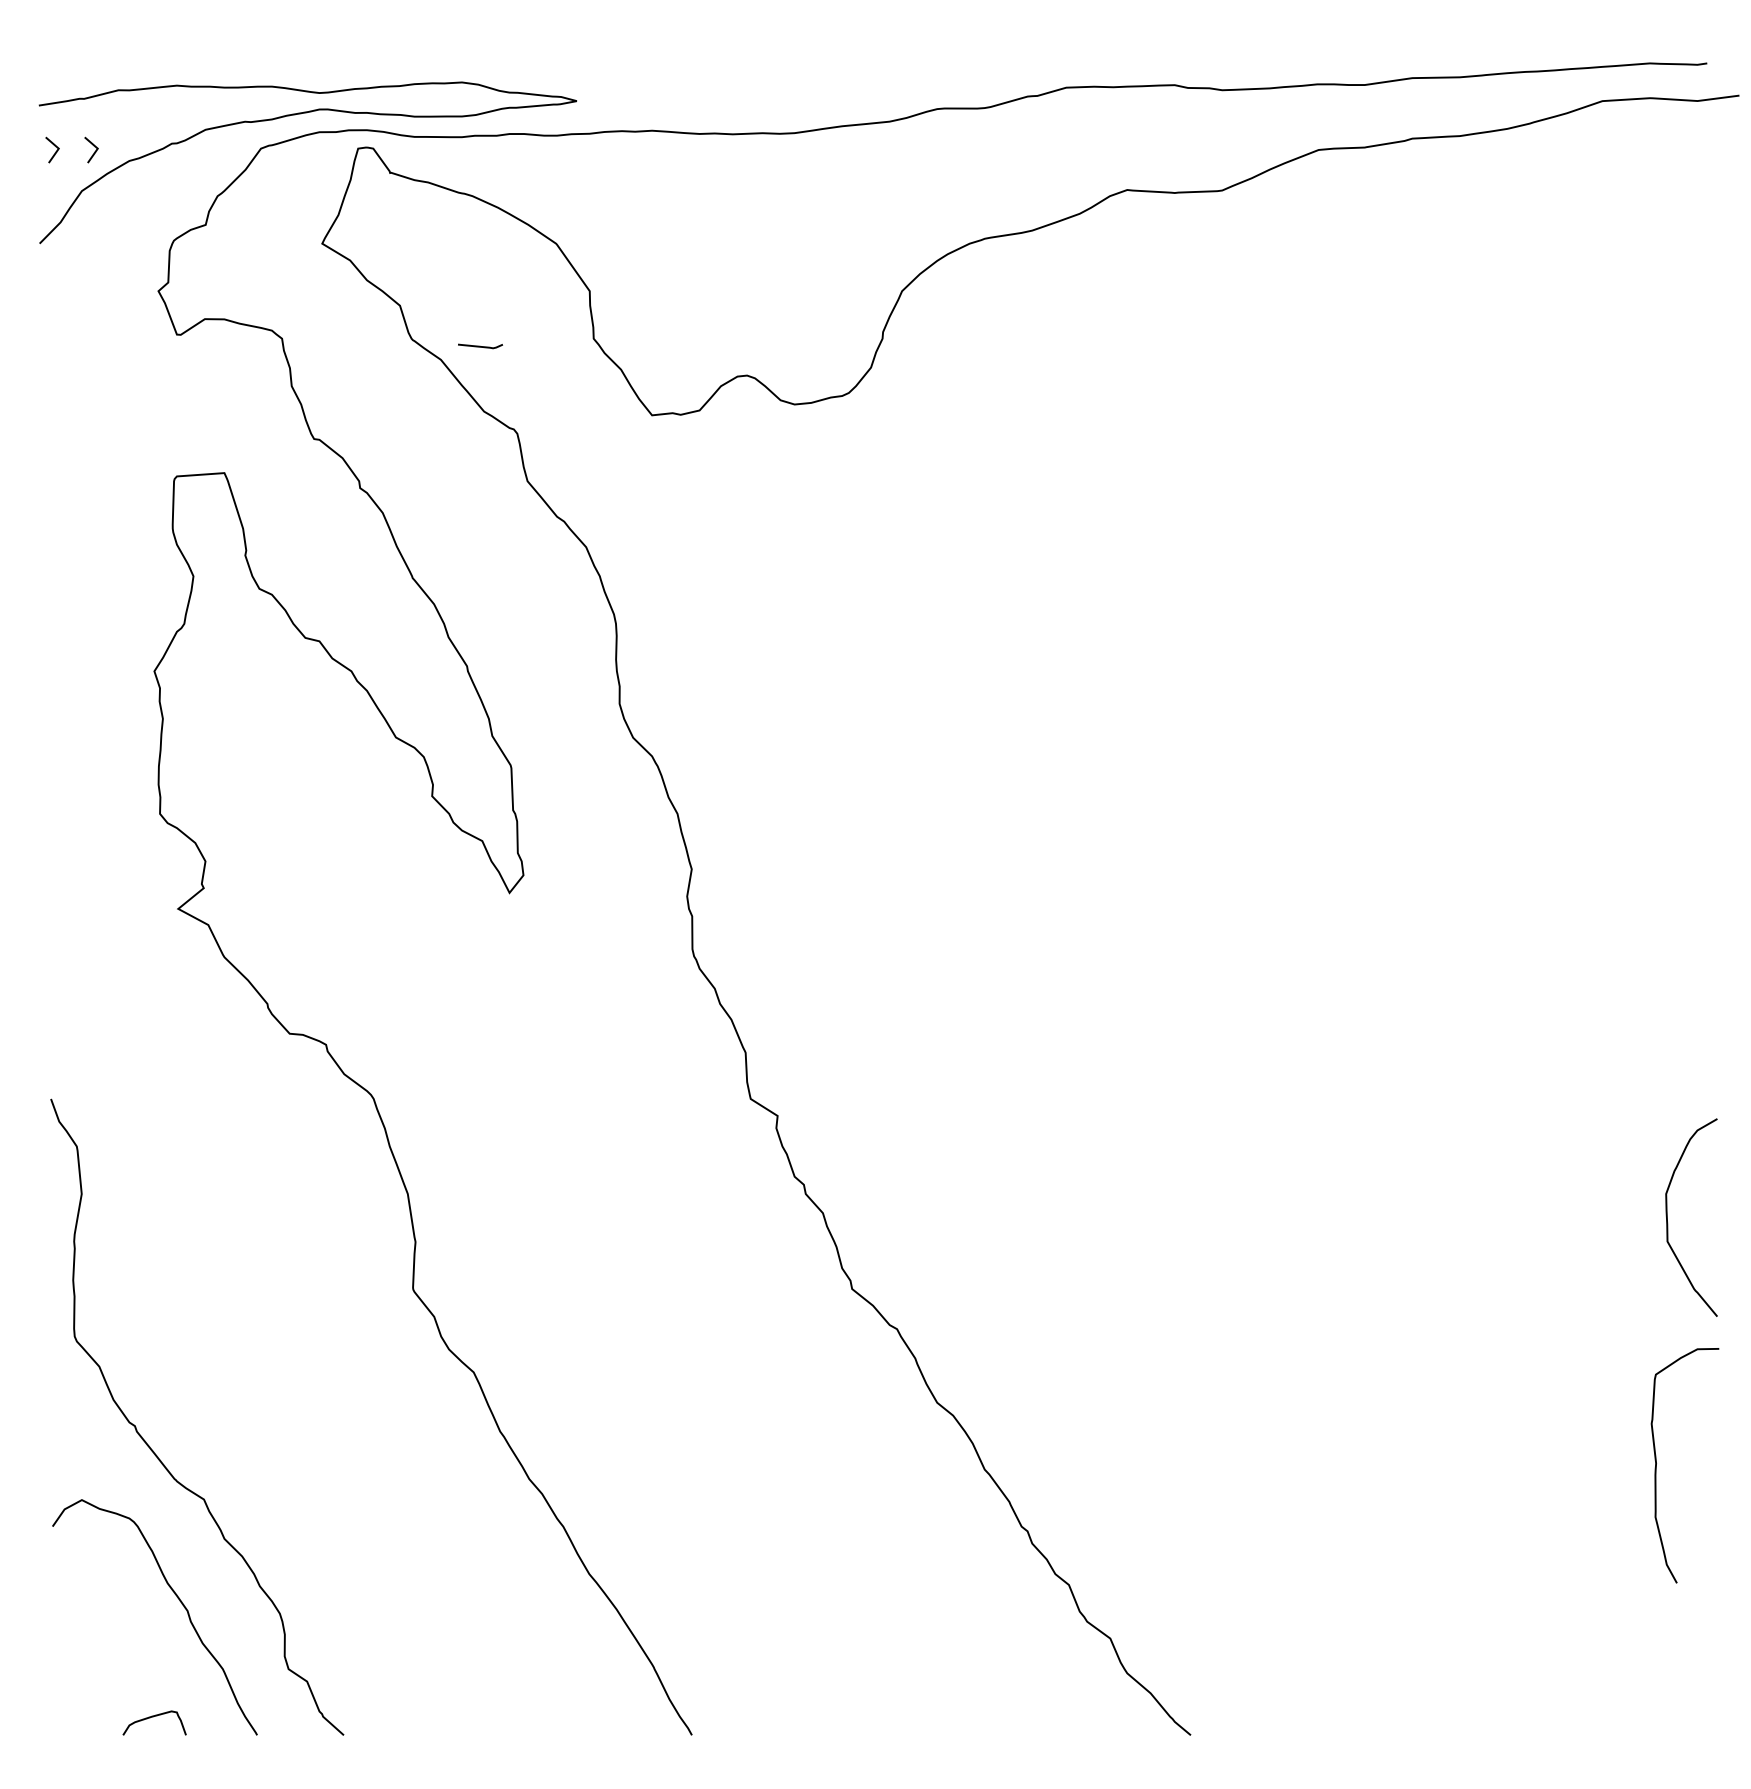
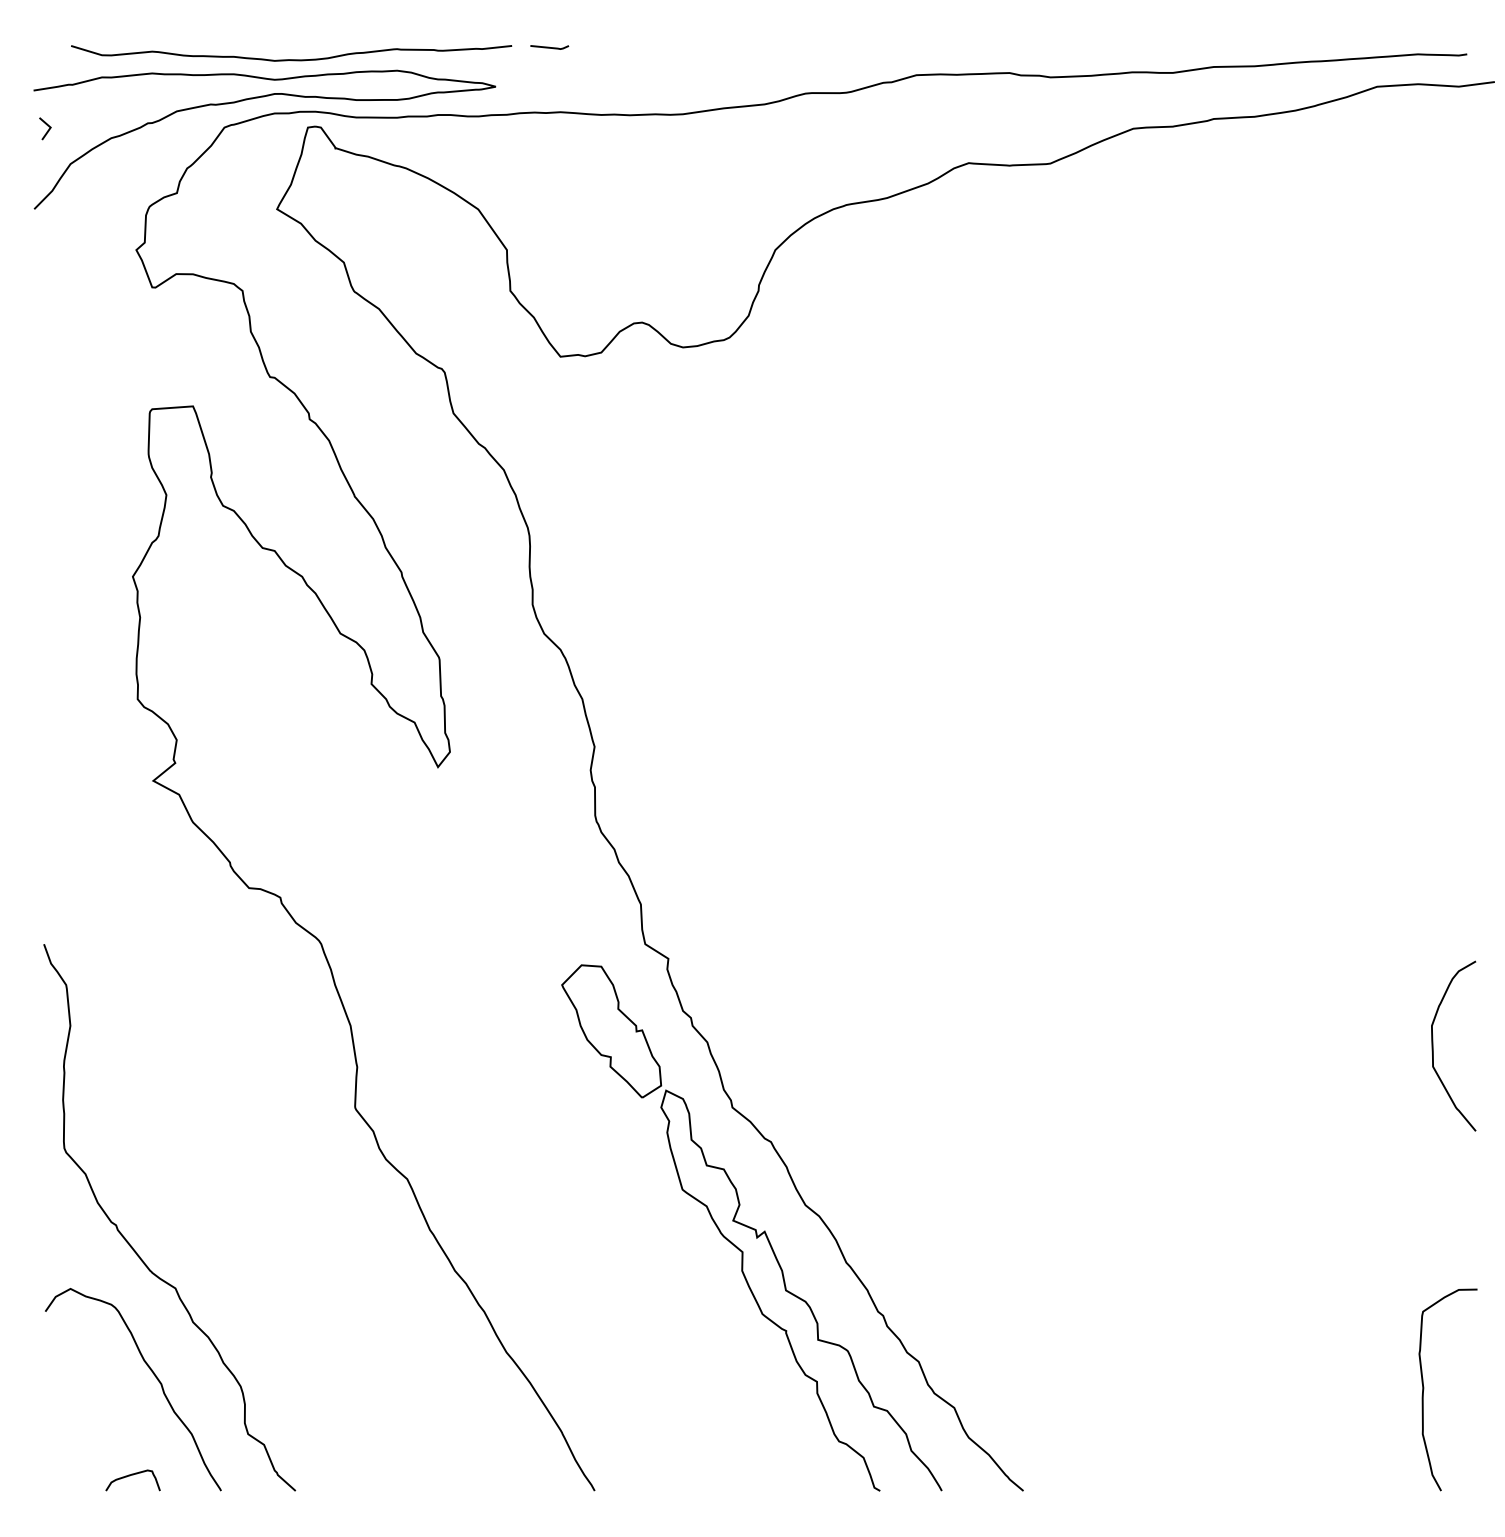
curve: (338, 69) -> (291, 59), added
line: (93, 146) -> (80, 125), removed
line: (480, 346) -> (549, 47), moved
part: (874, 1428) -> (751, 1227), added
curve: (1656, 1465) -> (1423, 1389), moved

